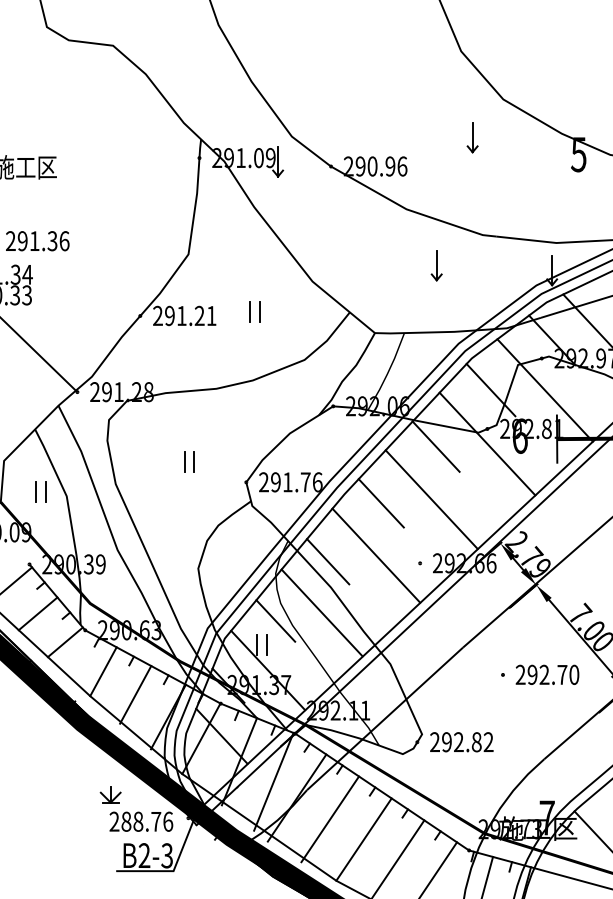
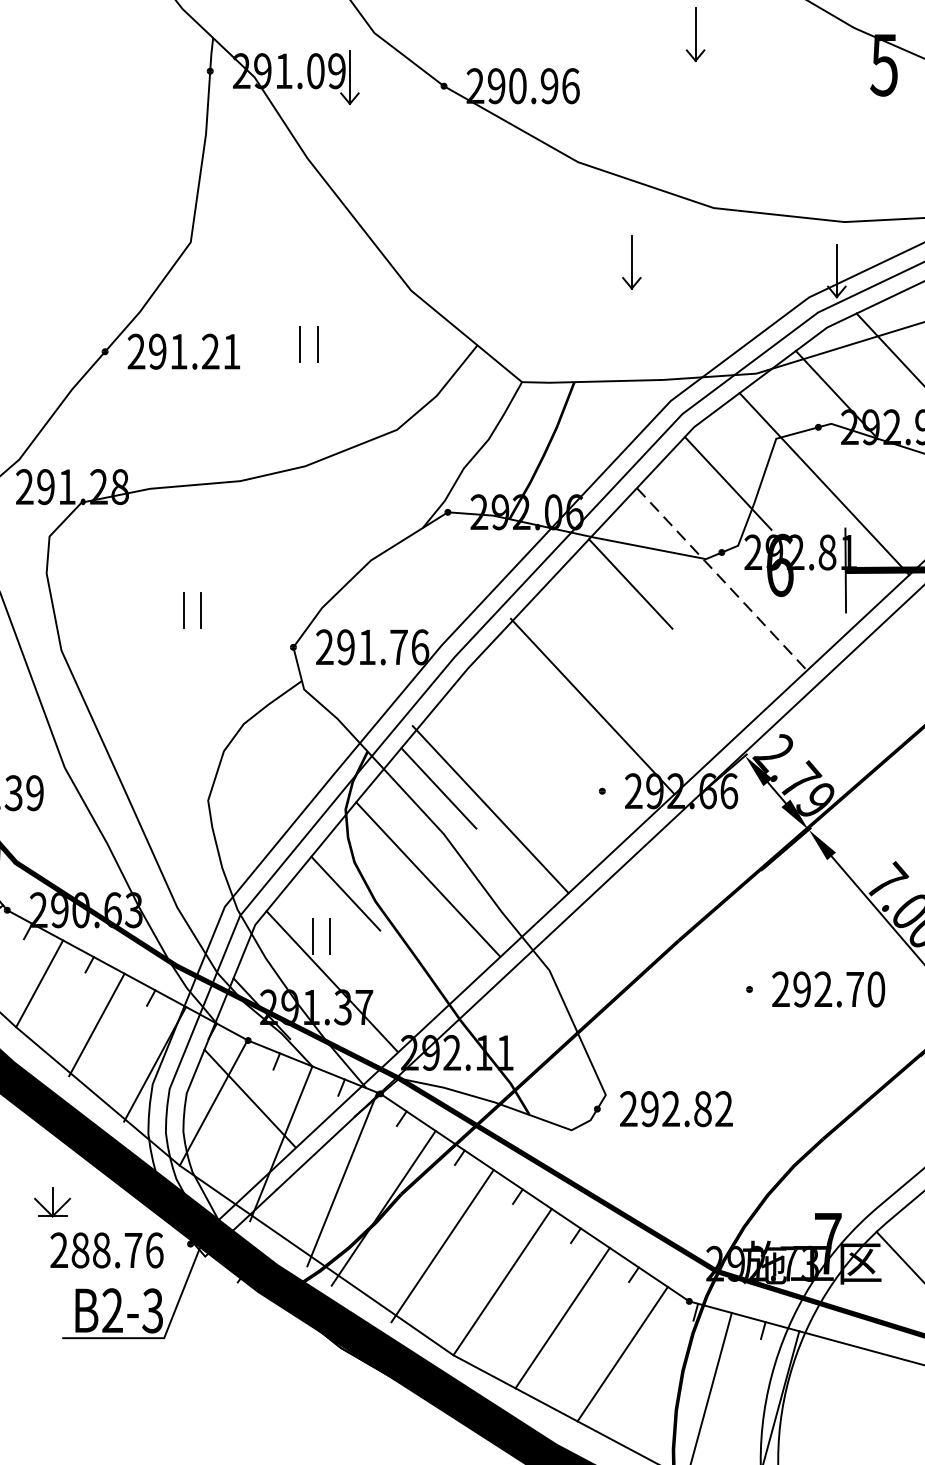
line: (487, 444) -> (722, 580), solid -> dashed
line: (431, 499) -> (592, 706), moved
line: (380, 503) -> (531, 684), removed
line: (376, 555) -> (491, 809), moved

